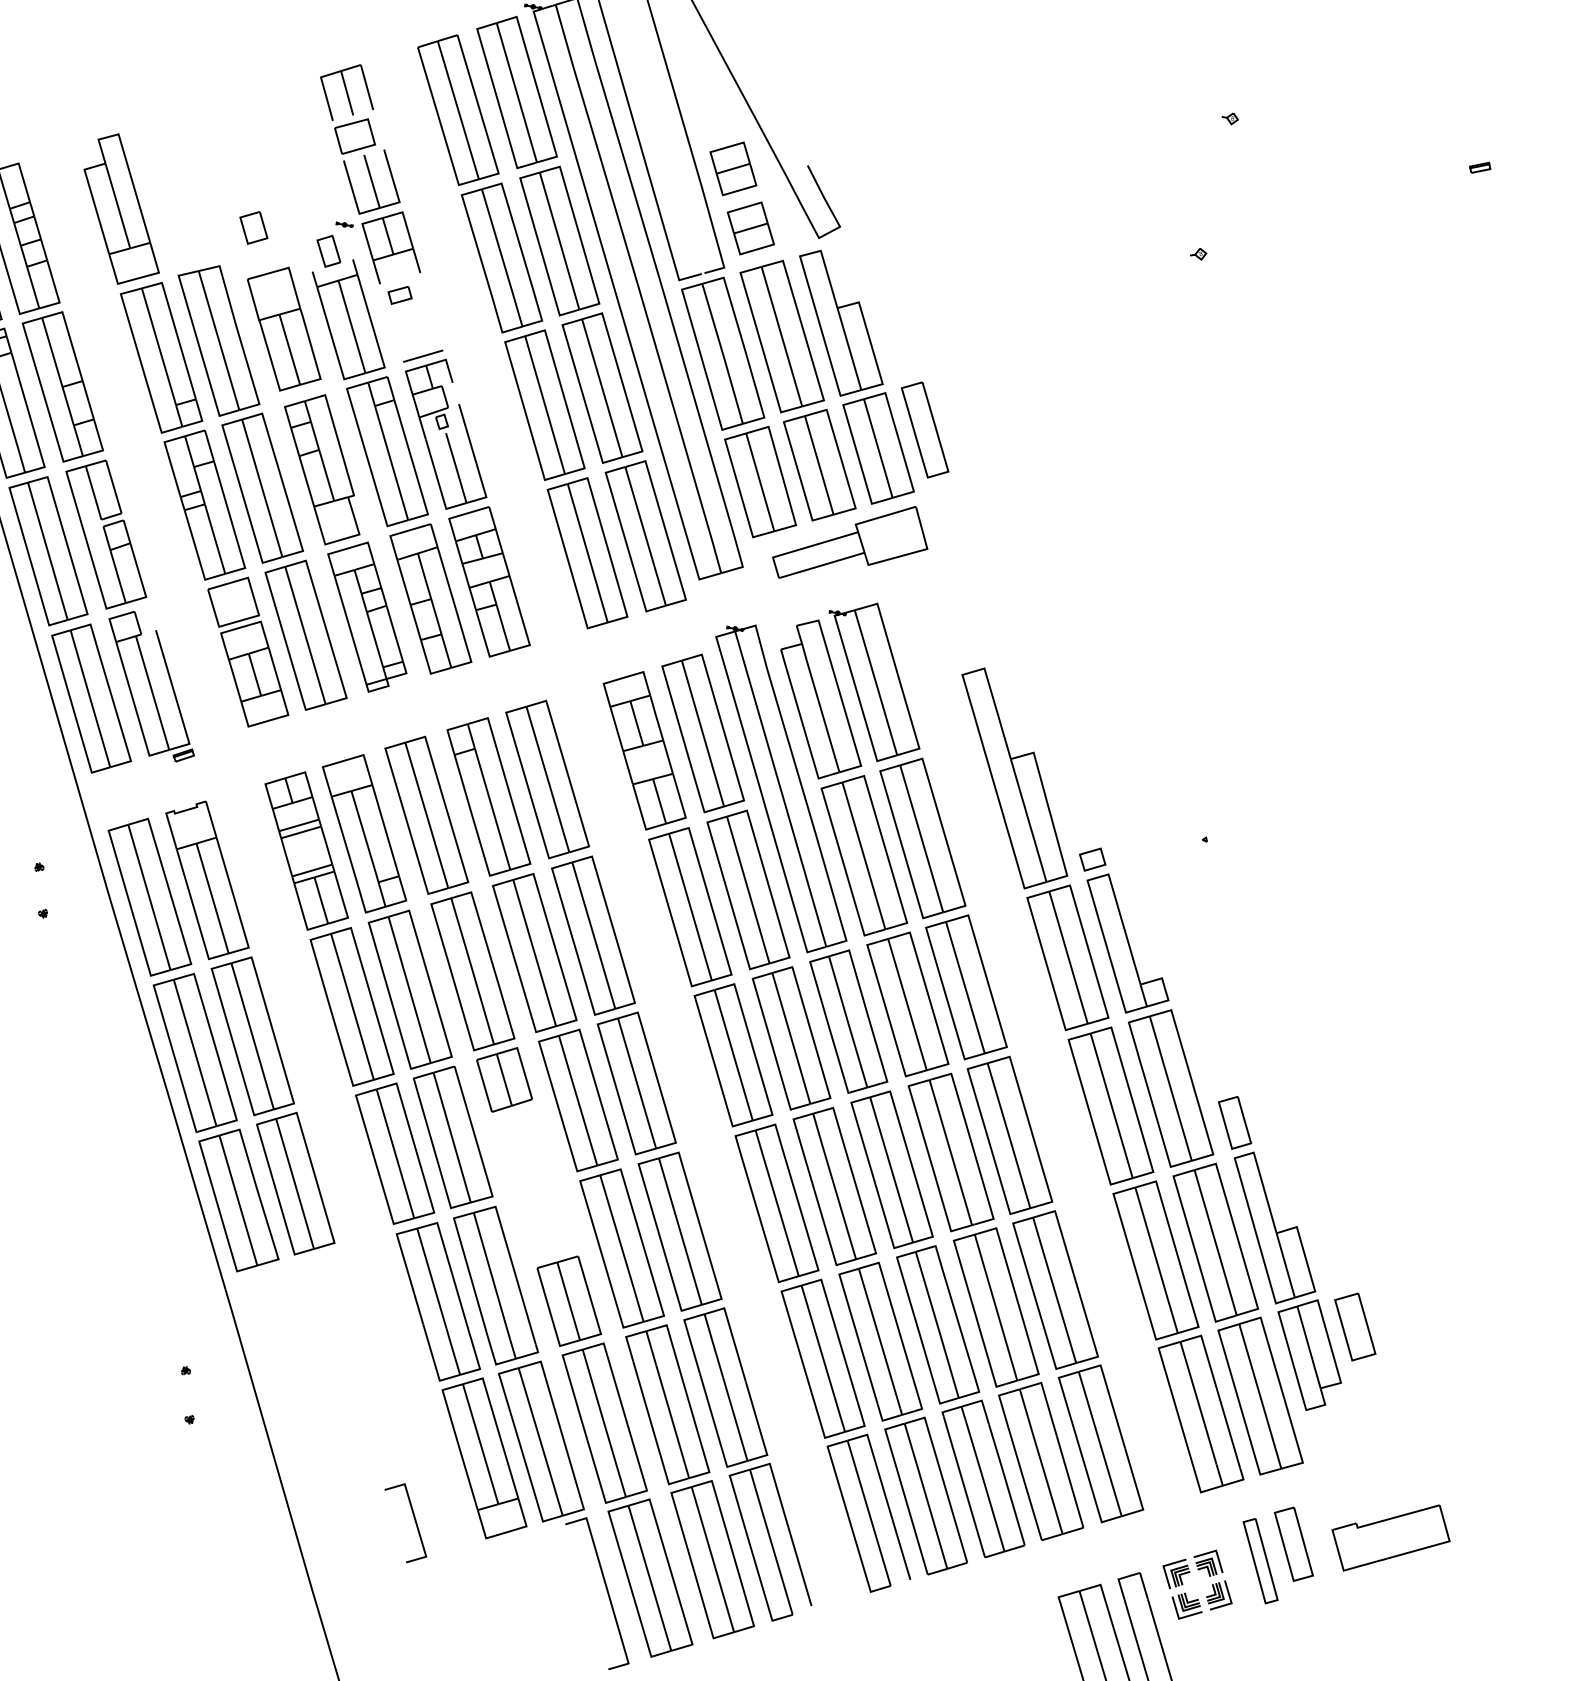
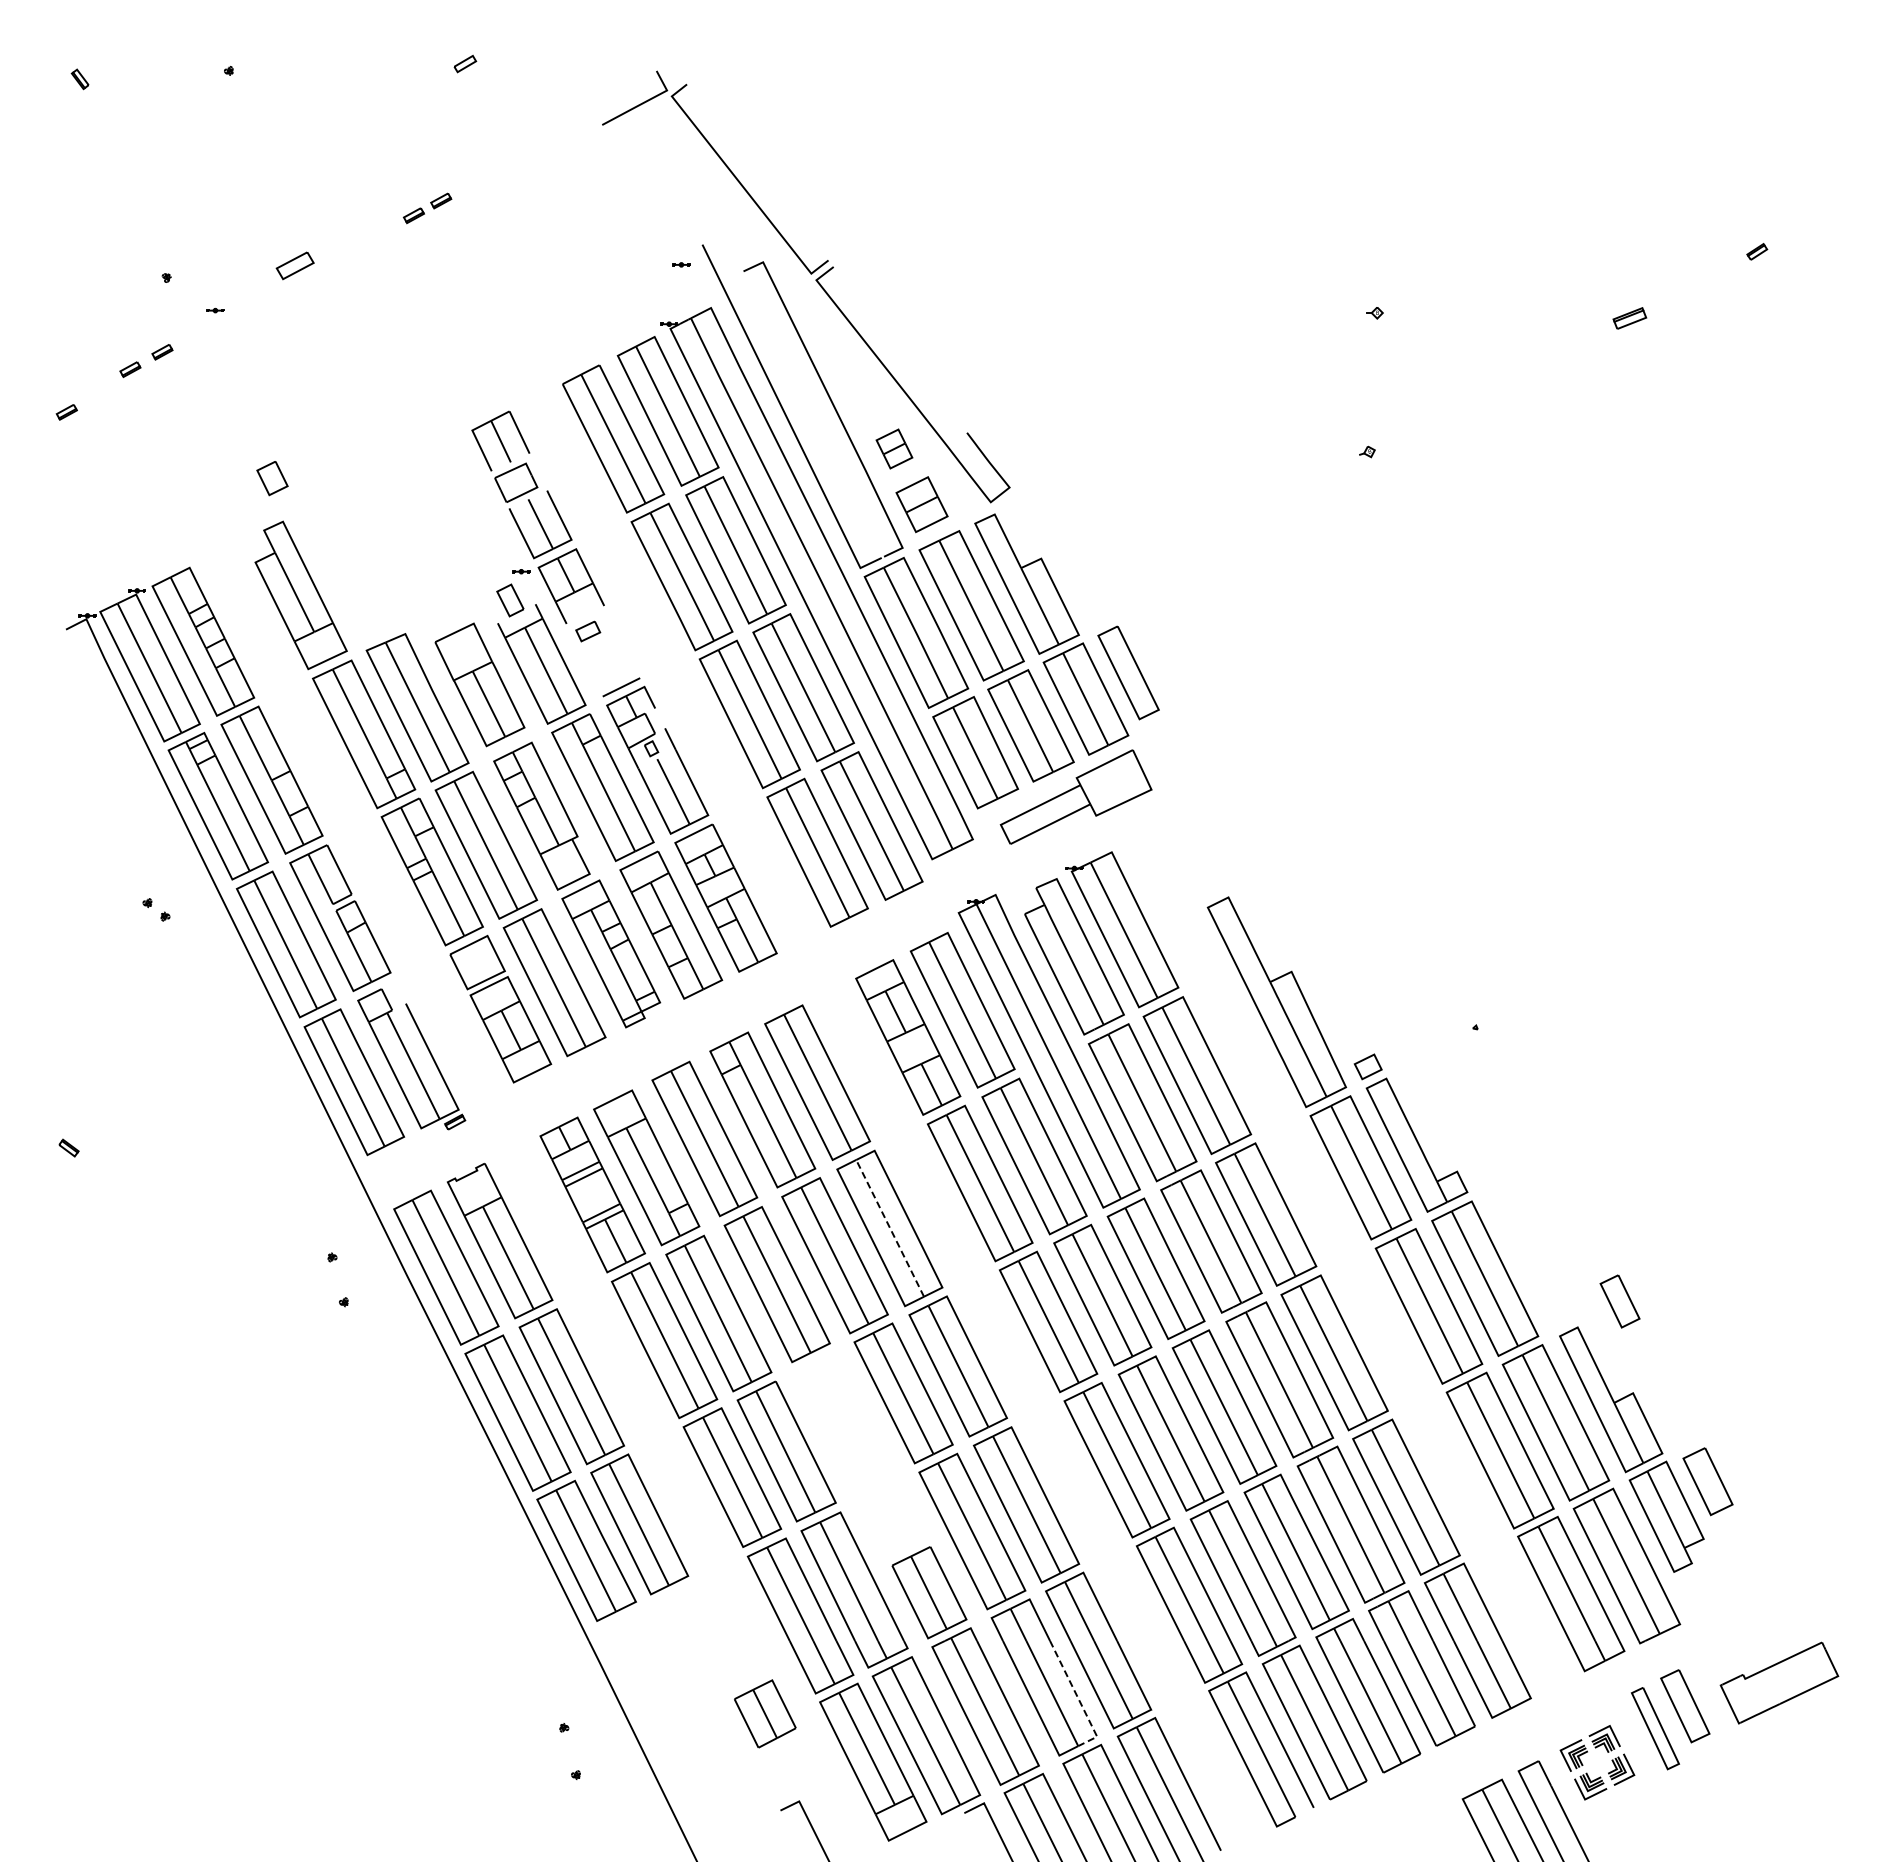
part: (1480, 166) -> (1629, 317), size x1.6
part: (733, 168) -> (894, 448), size x0.7
part: (253, 227) -> (272, 478), moved
line: (594, 935) -> (890, 1228), solid -> dashed
part: (504, 1079) -> (765, 1713), moved
part: (1234, 1122) -> (1619, 1301), moved
line: (697, 1431) -> (1078, 1698), solid -> dashed

